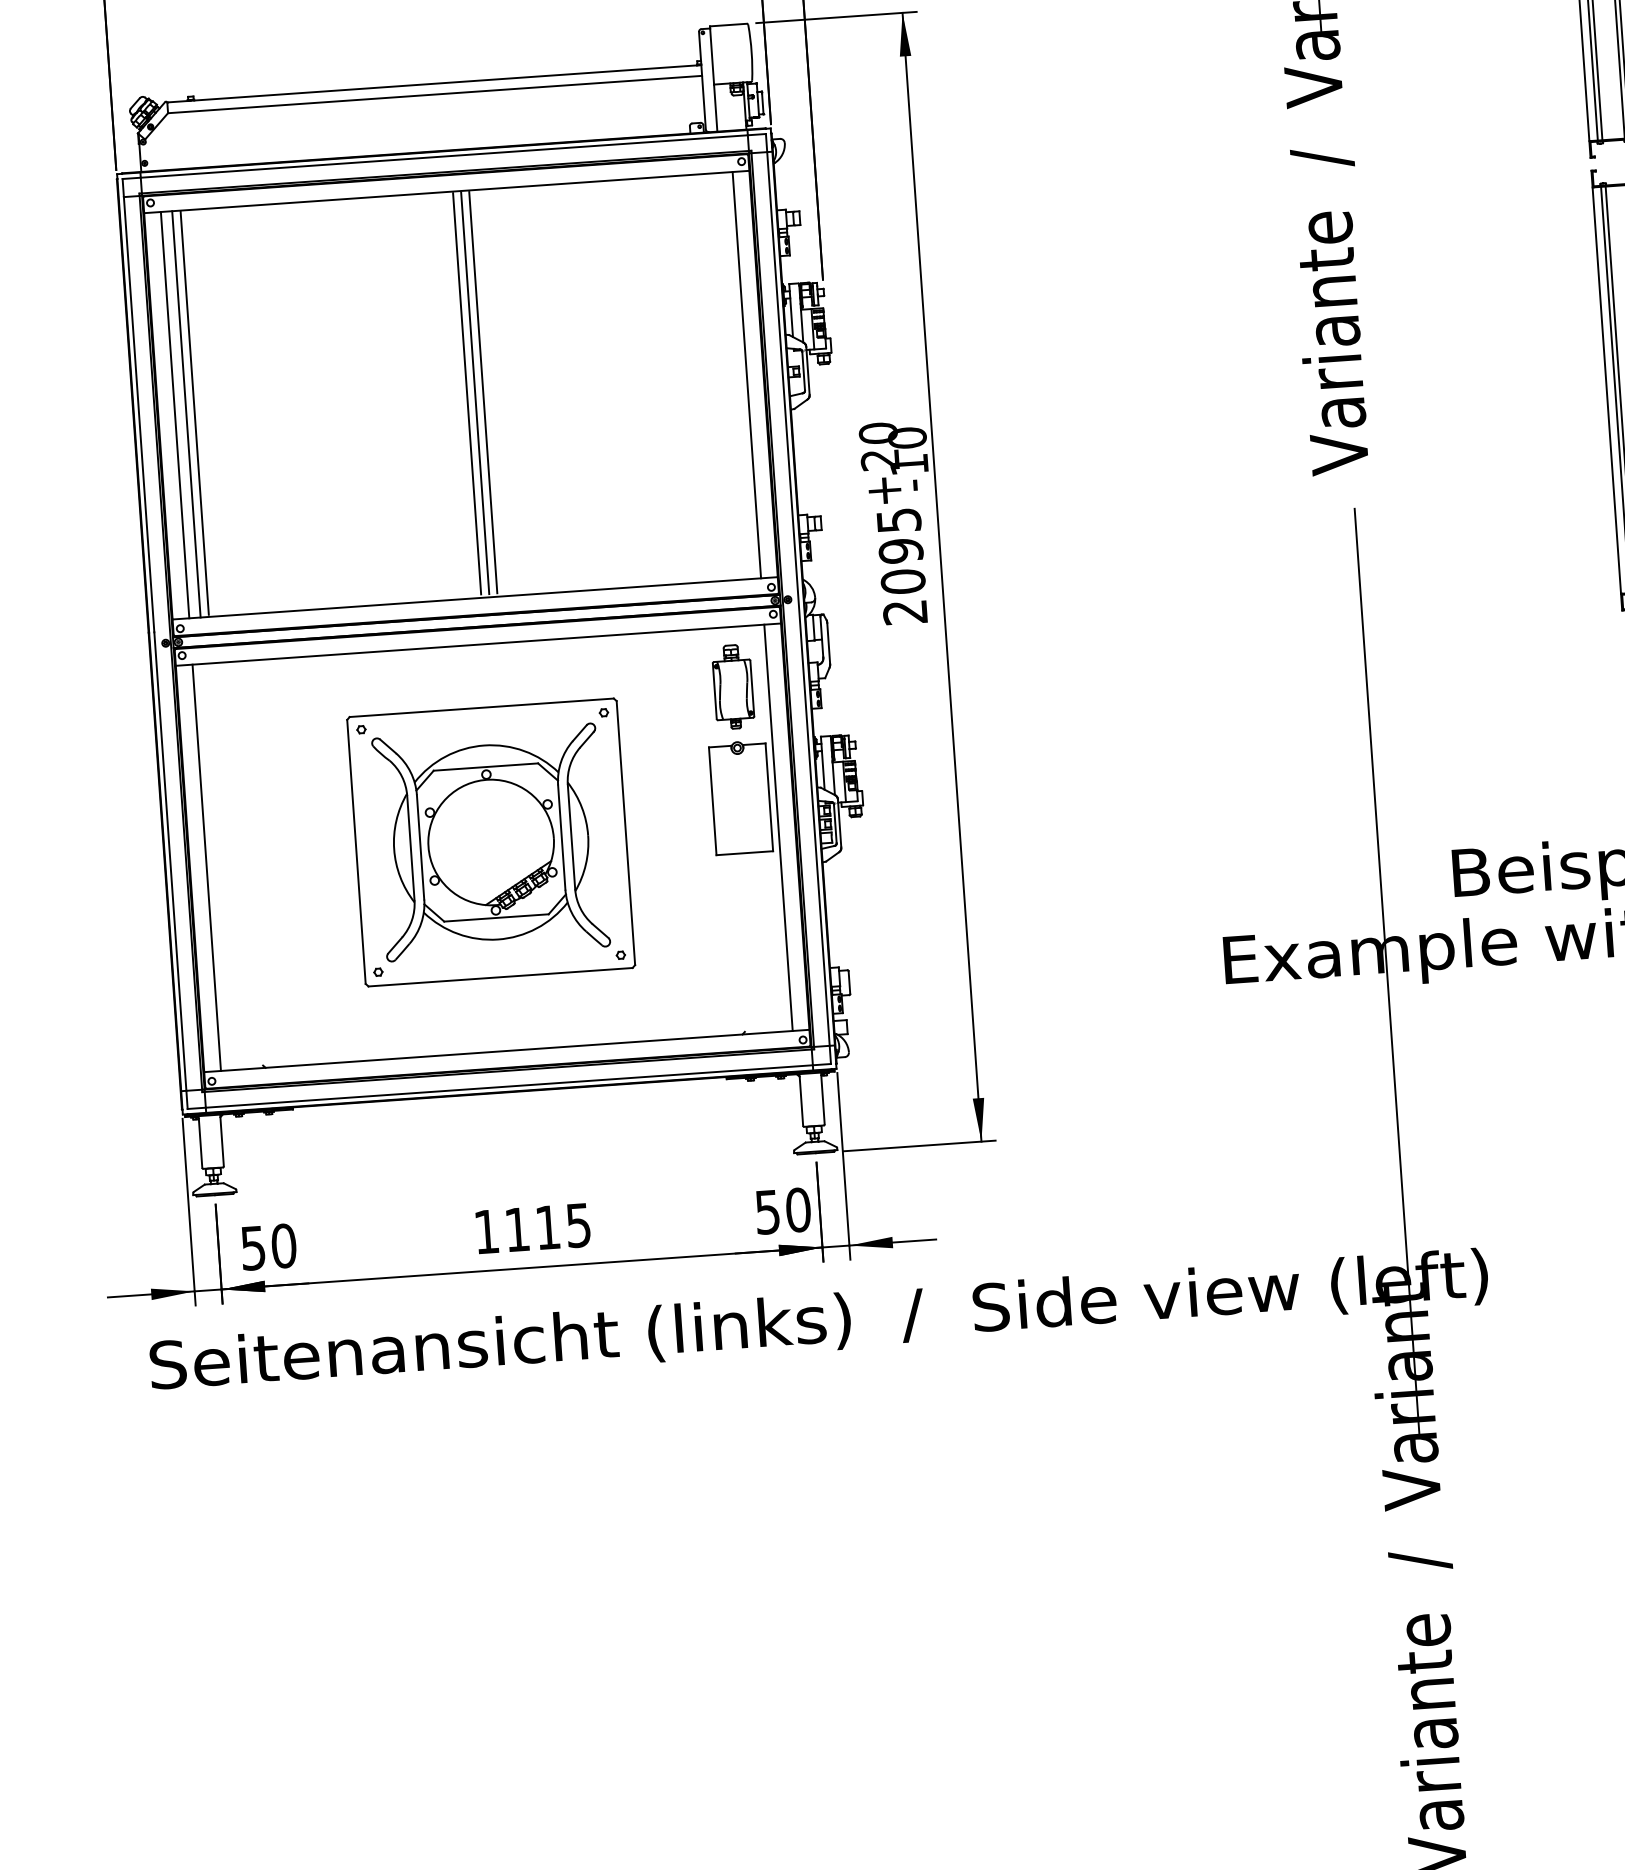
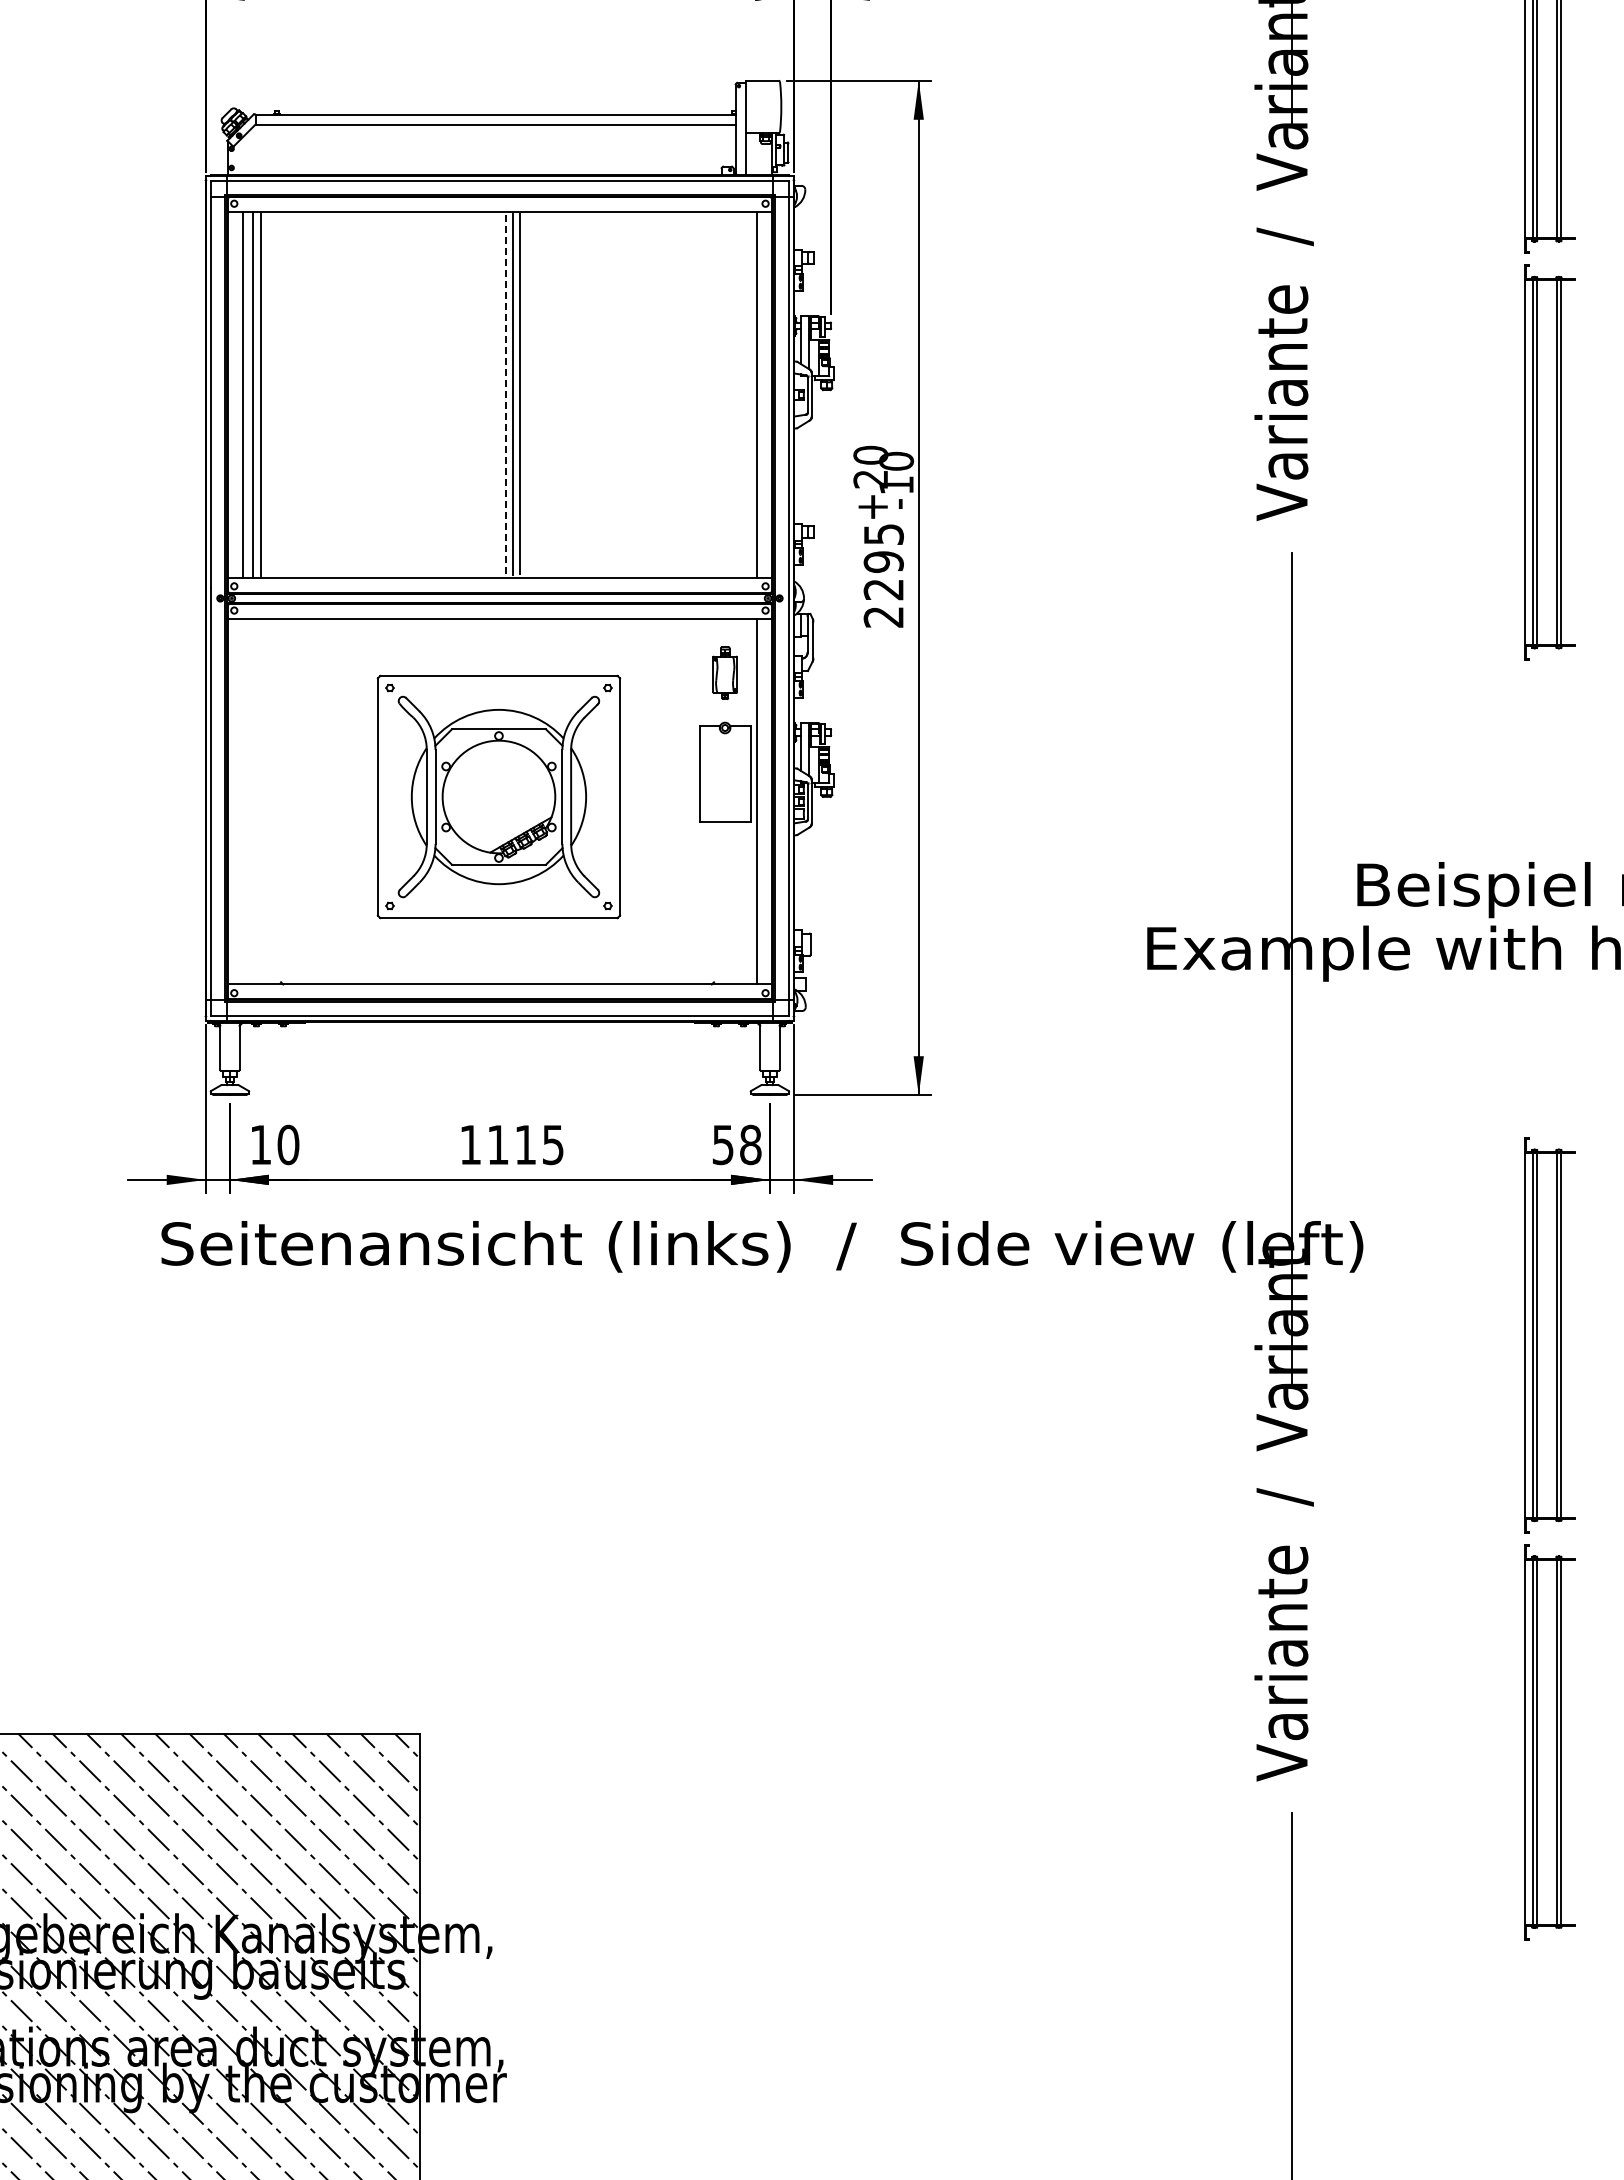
line: (467, 393) -> (505, 393), solid -> dashed
text: (902, 581) -> (883, 589), 2095 -> 2295
part: (732, 686) -> (724, 672), size x0.7
line: (207, 867) -> (243, 801), removed
text: (798, 1209) -> (750, 1144), 50 -> 58
text: (252, 1248) -> (260, 1145), 50 -> 10

